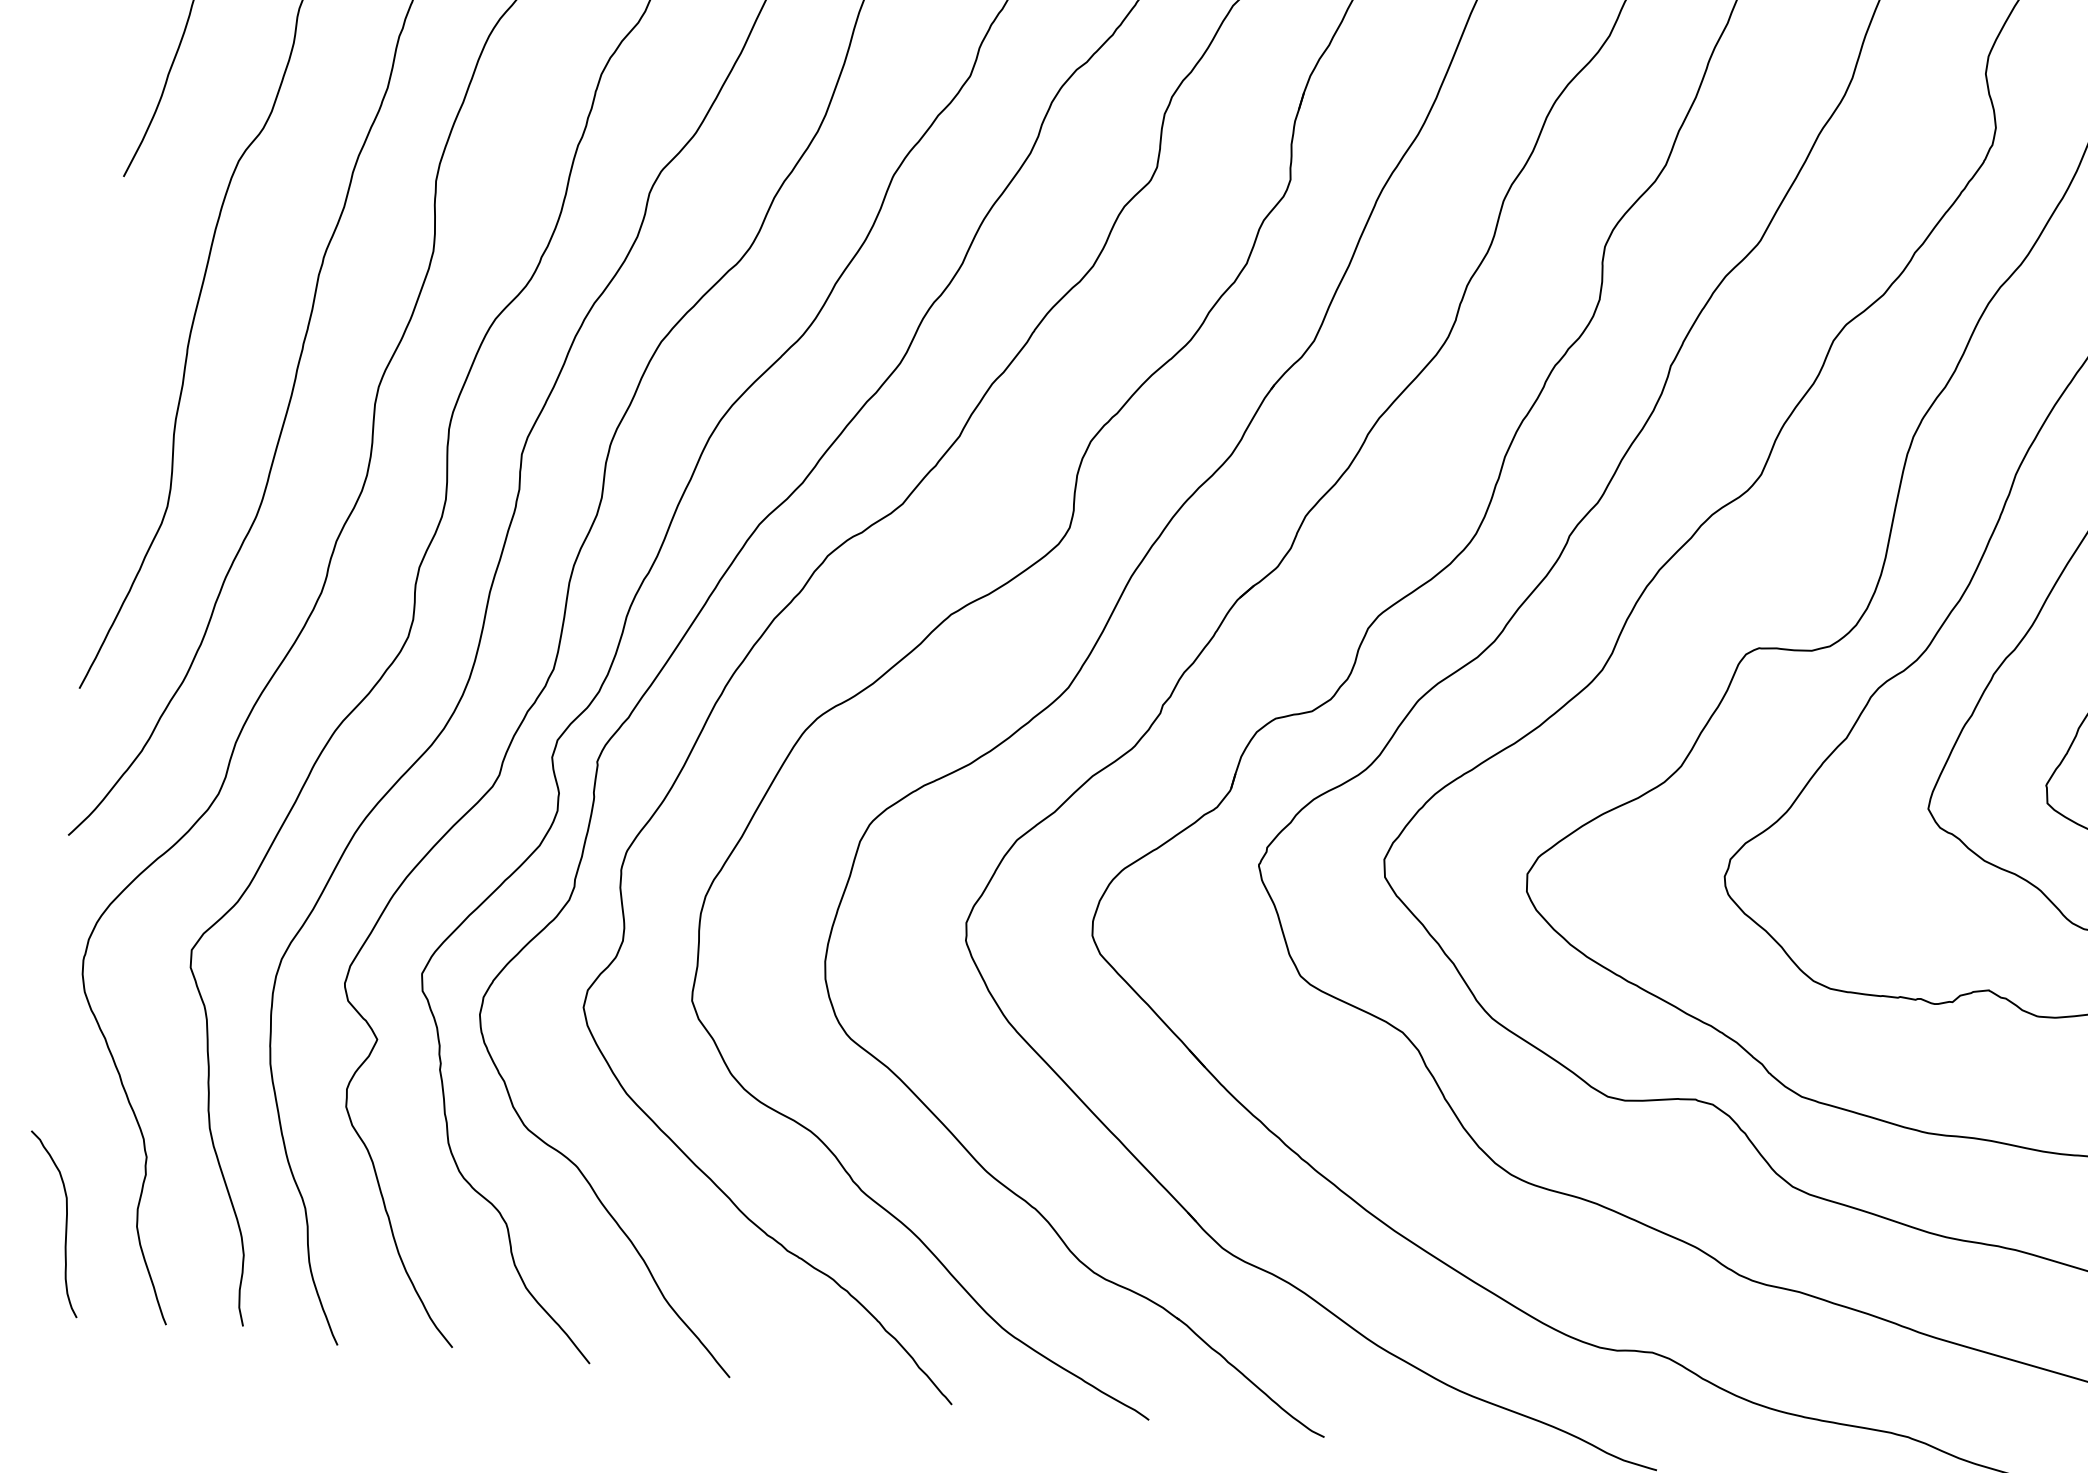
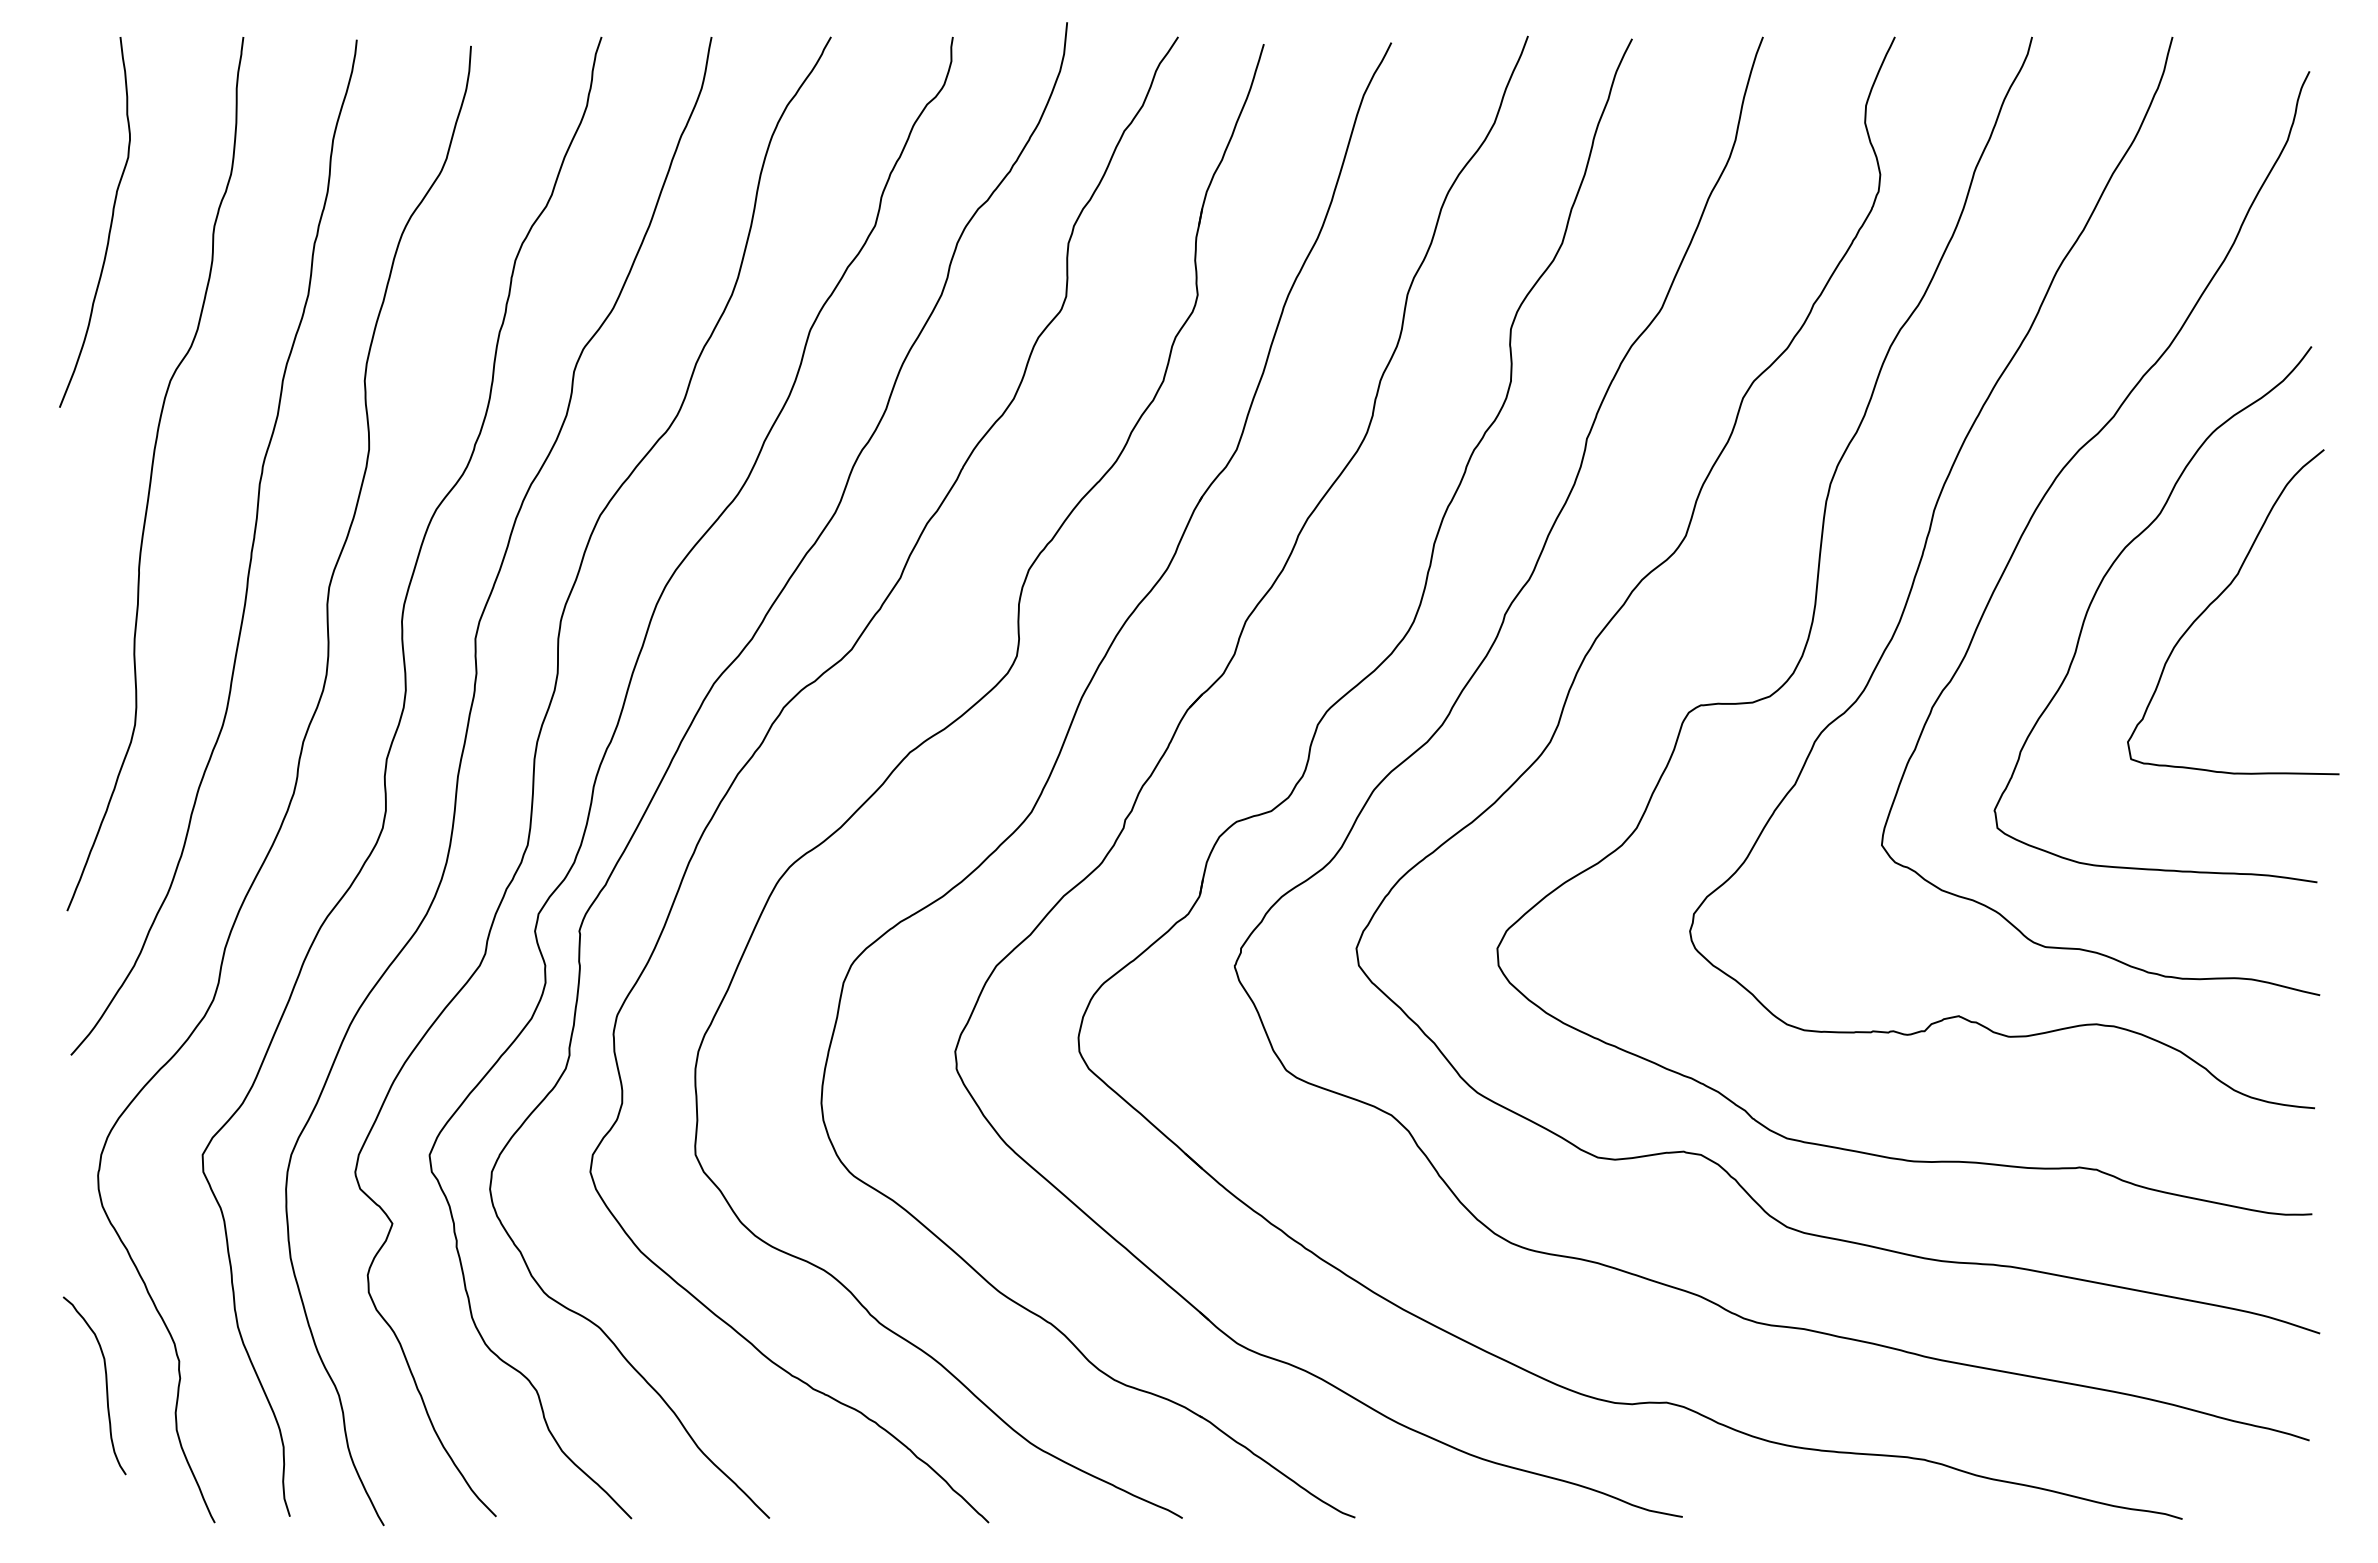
curve: (65, 1224) -> (105, 1384), moved

